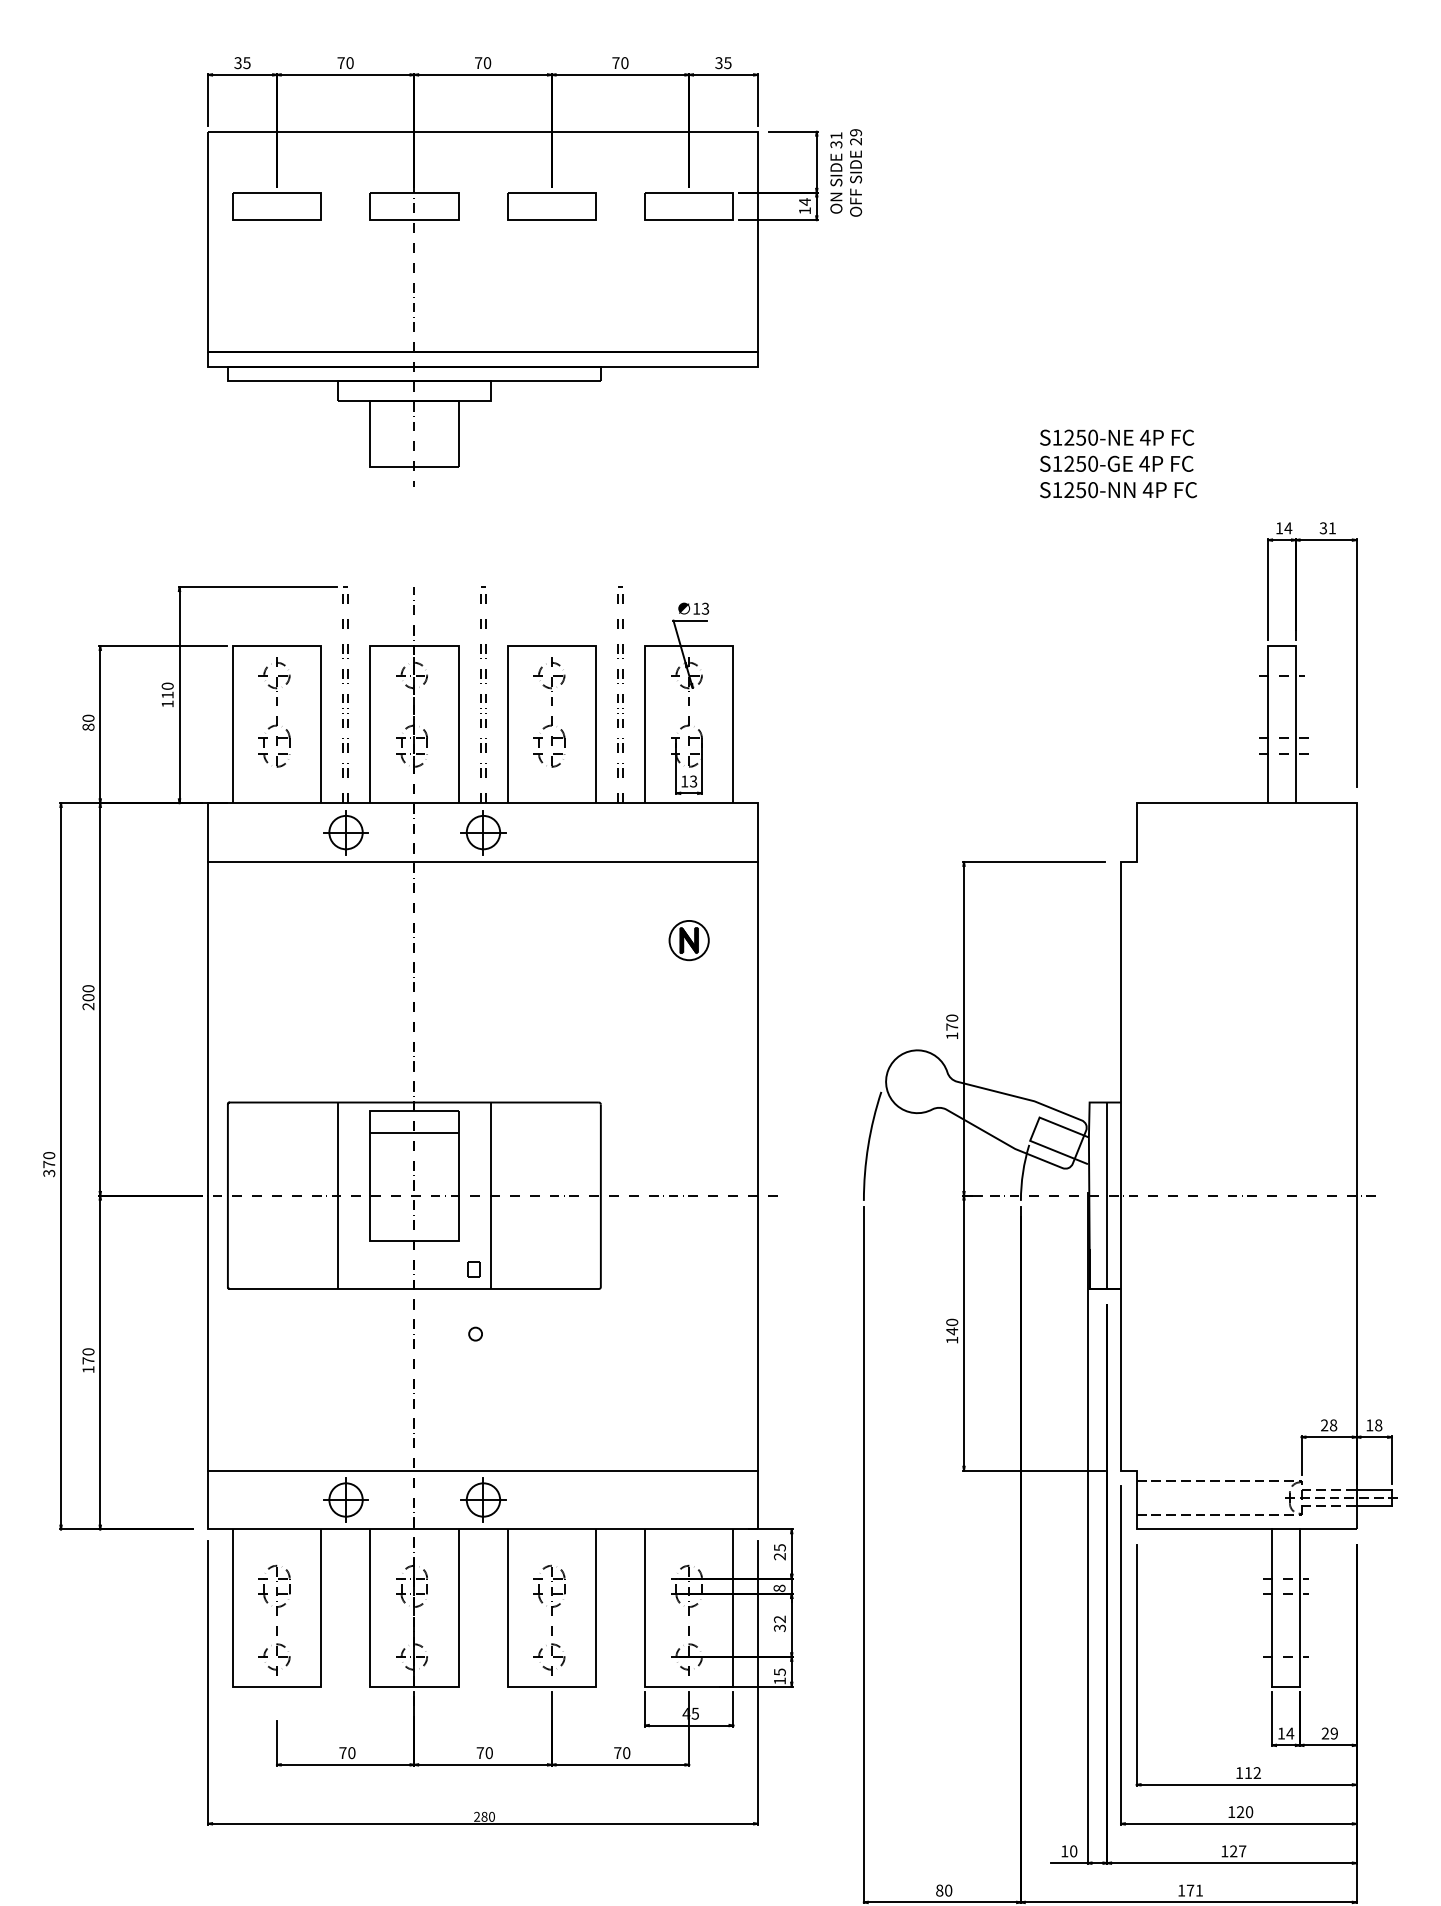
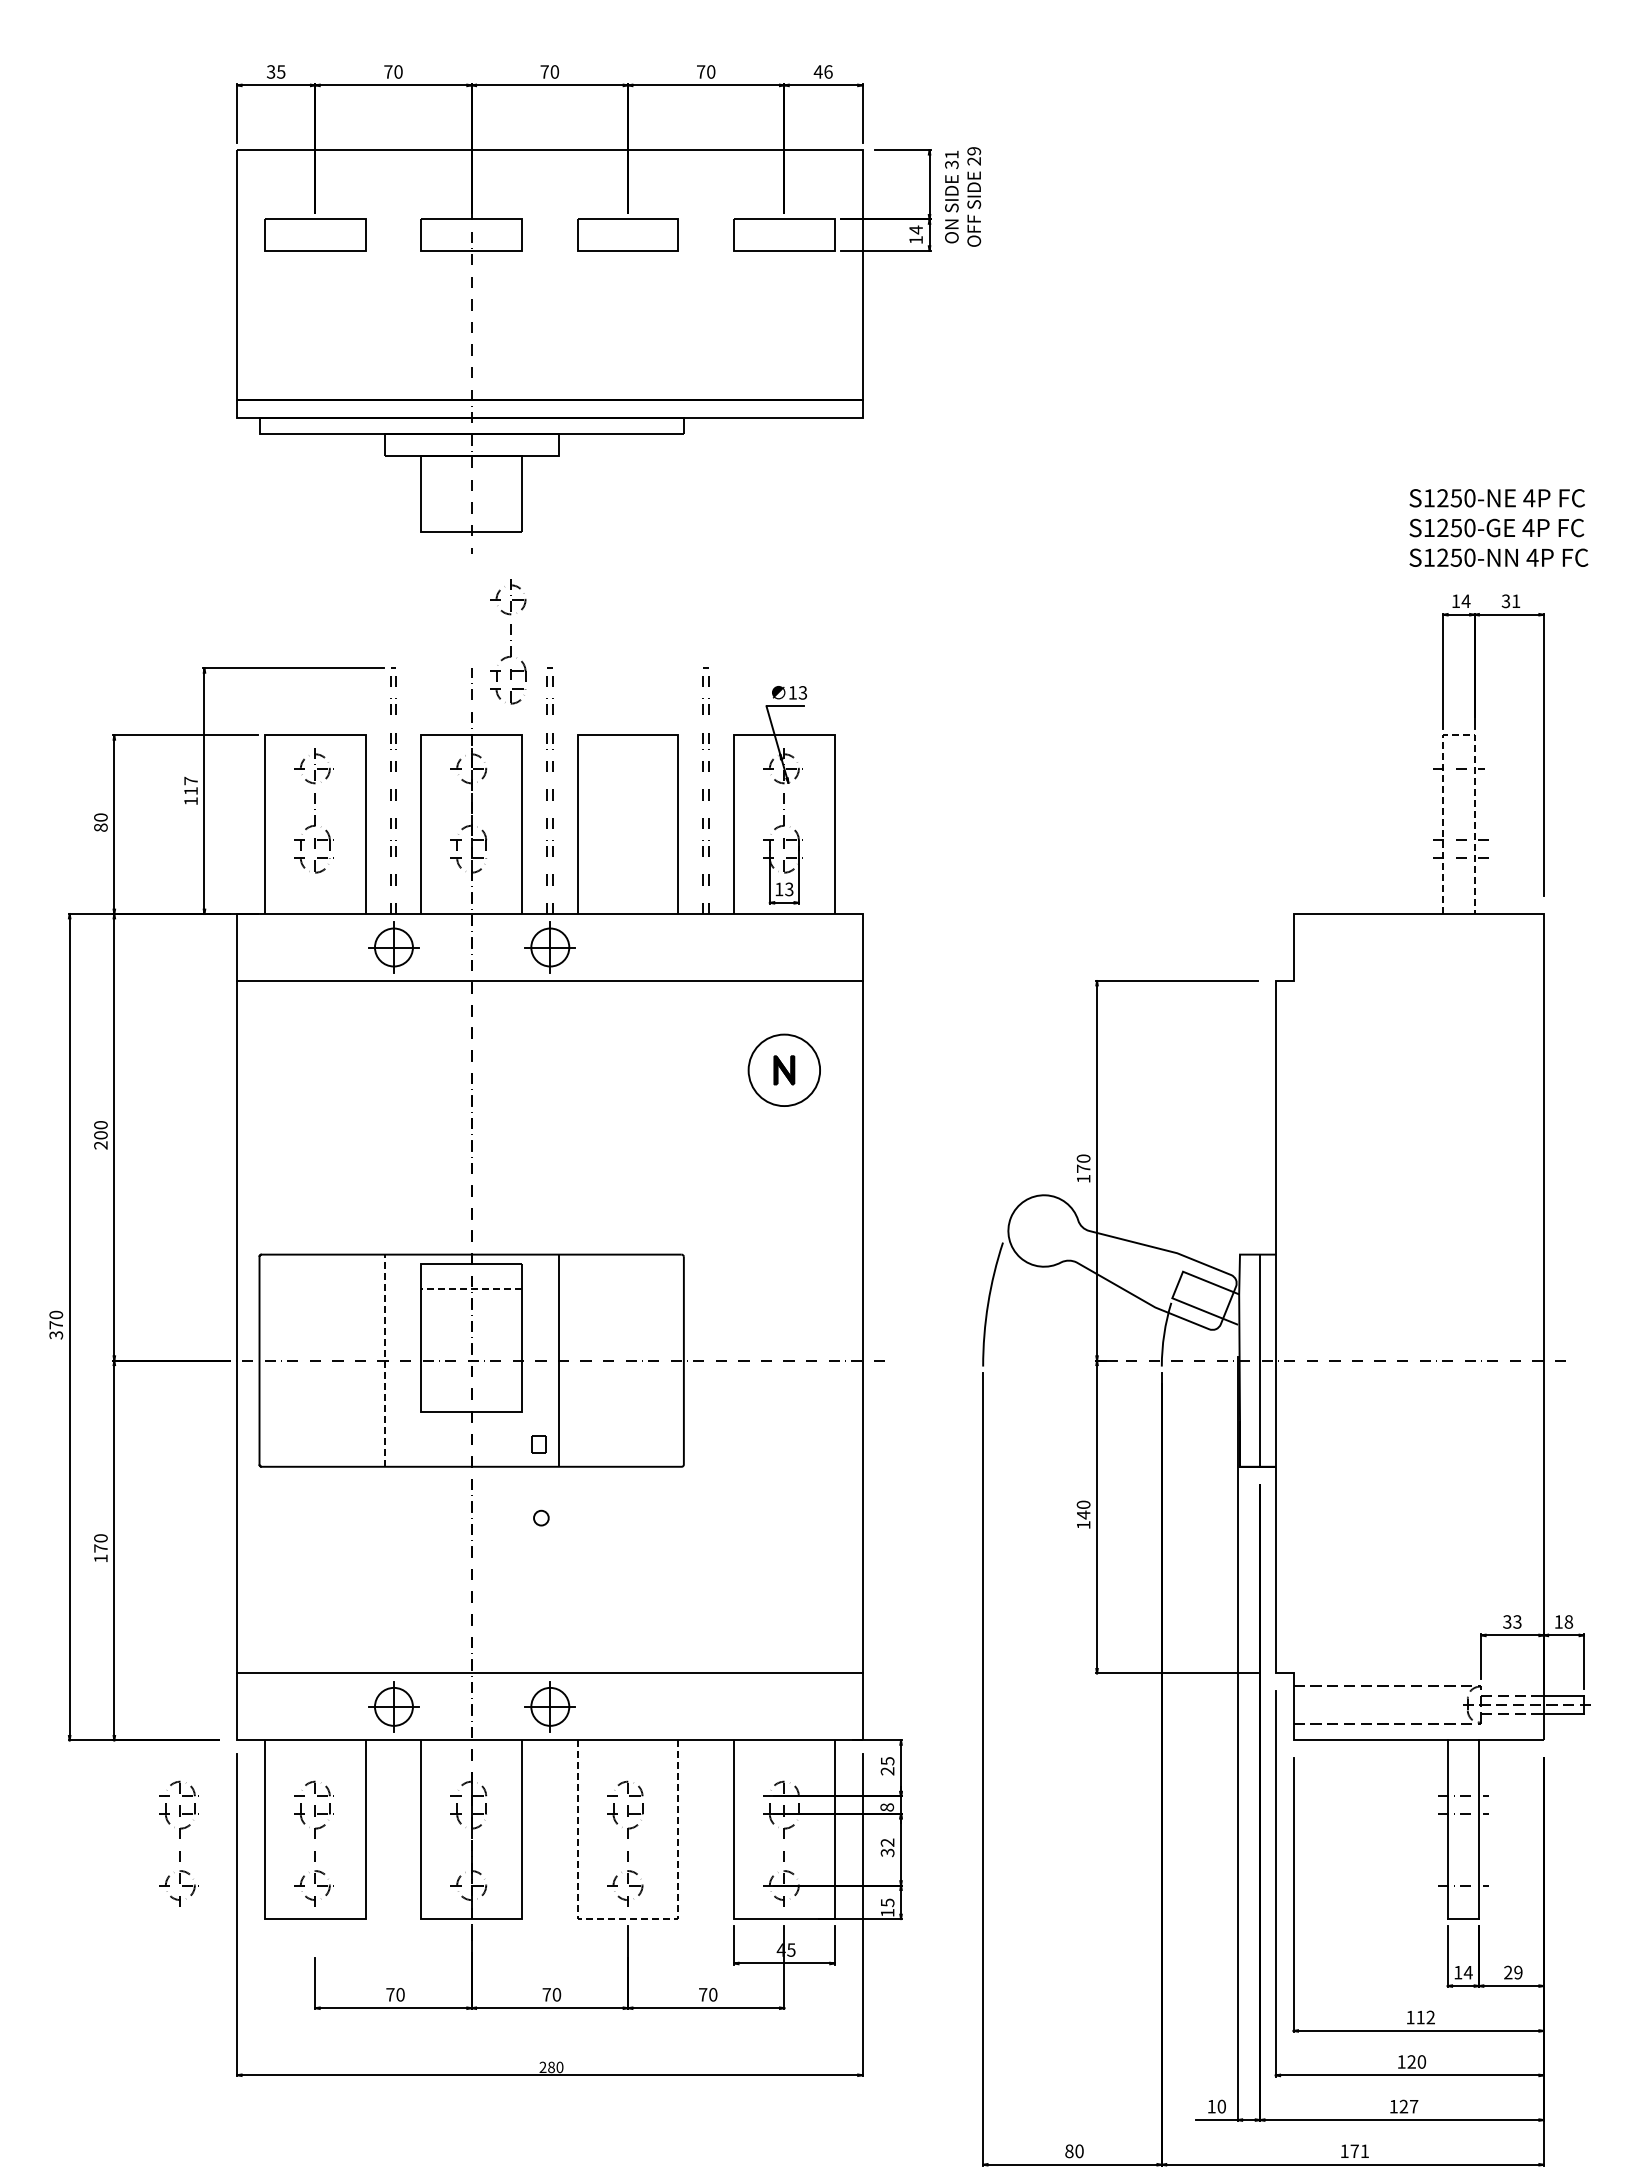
text: (722, 62) -> (822, 71), 35 -> 46
text: (1118, 463) -> (1498, 527), moved
line: (1281, 646) -> (1458, 735), solid -> dashed
text: (167, 685) -> (190, 780), 110 -> 117
part: (549, 712) -> (508, 641), moved
circle: (689, 940) -> (784, 1070), size x1.6
line: (414, 1133) -> (471, 1289), solid -> dashed
line: (337, 1195) -> (384, 1360), solid -> dashed
text: (1329, 1424) -> (1512, 1621), 28 -> 33
part: (156, 1620) -> (178, 1843), added
line: (552, 1686) -> (628, 1919), solid -> dashed

